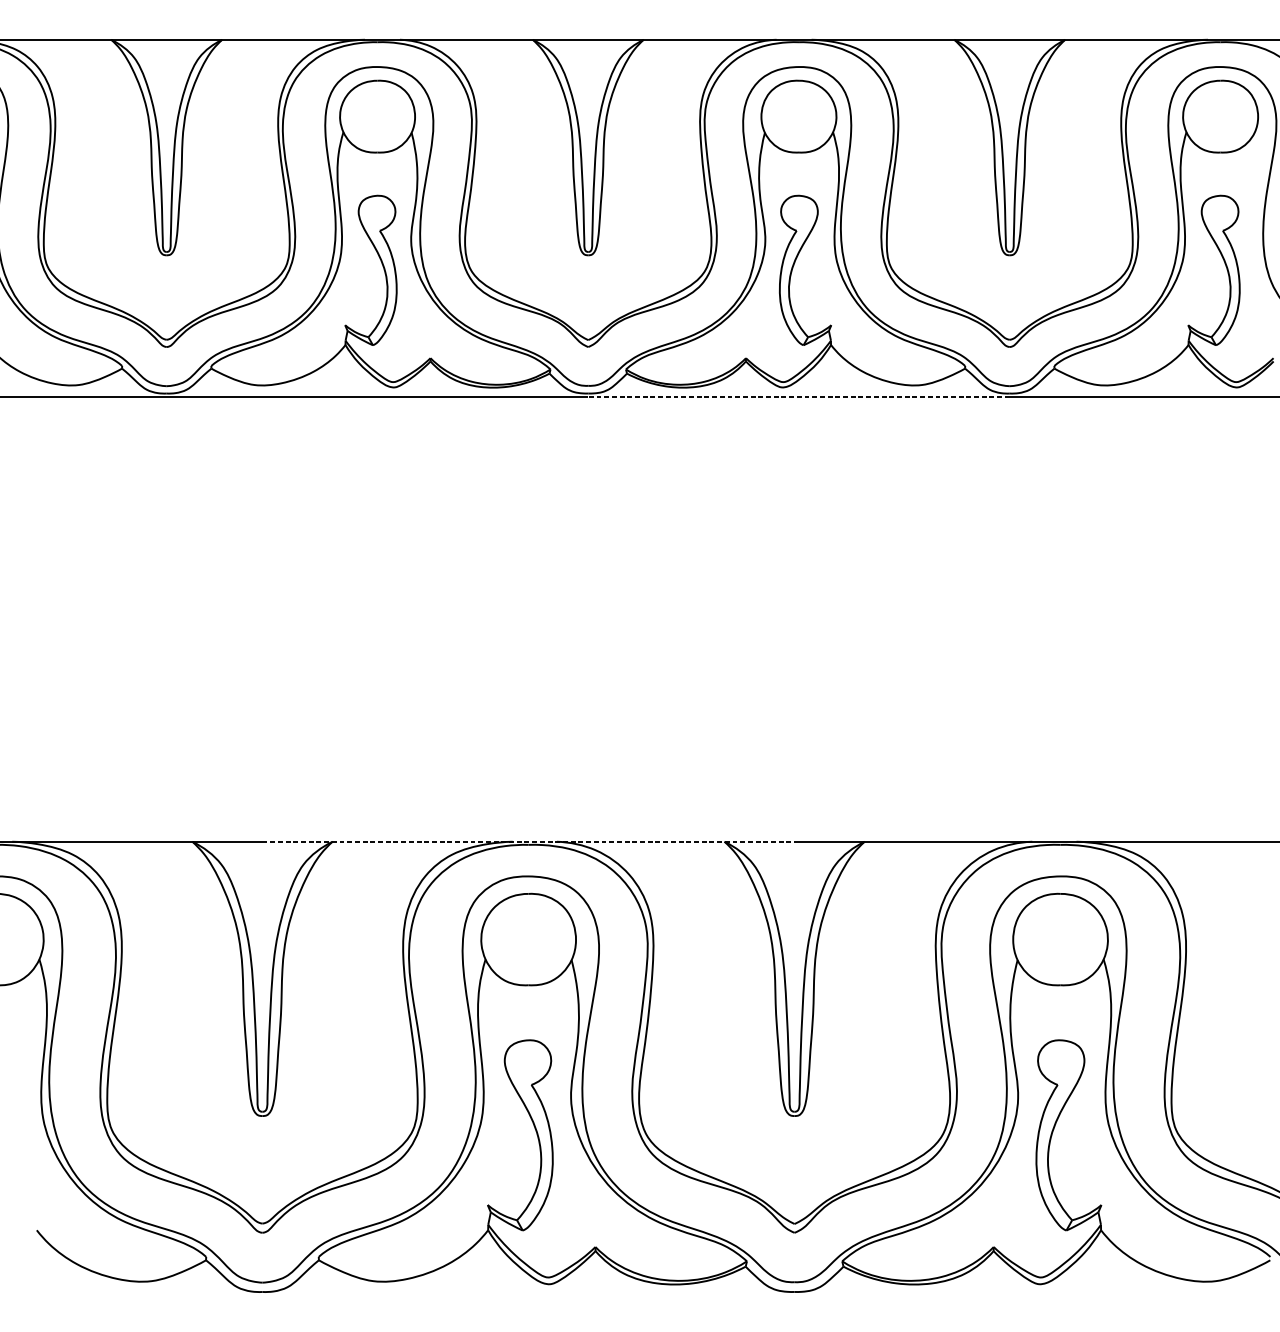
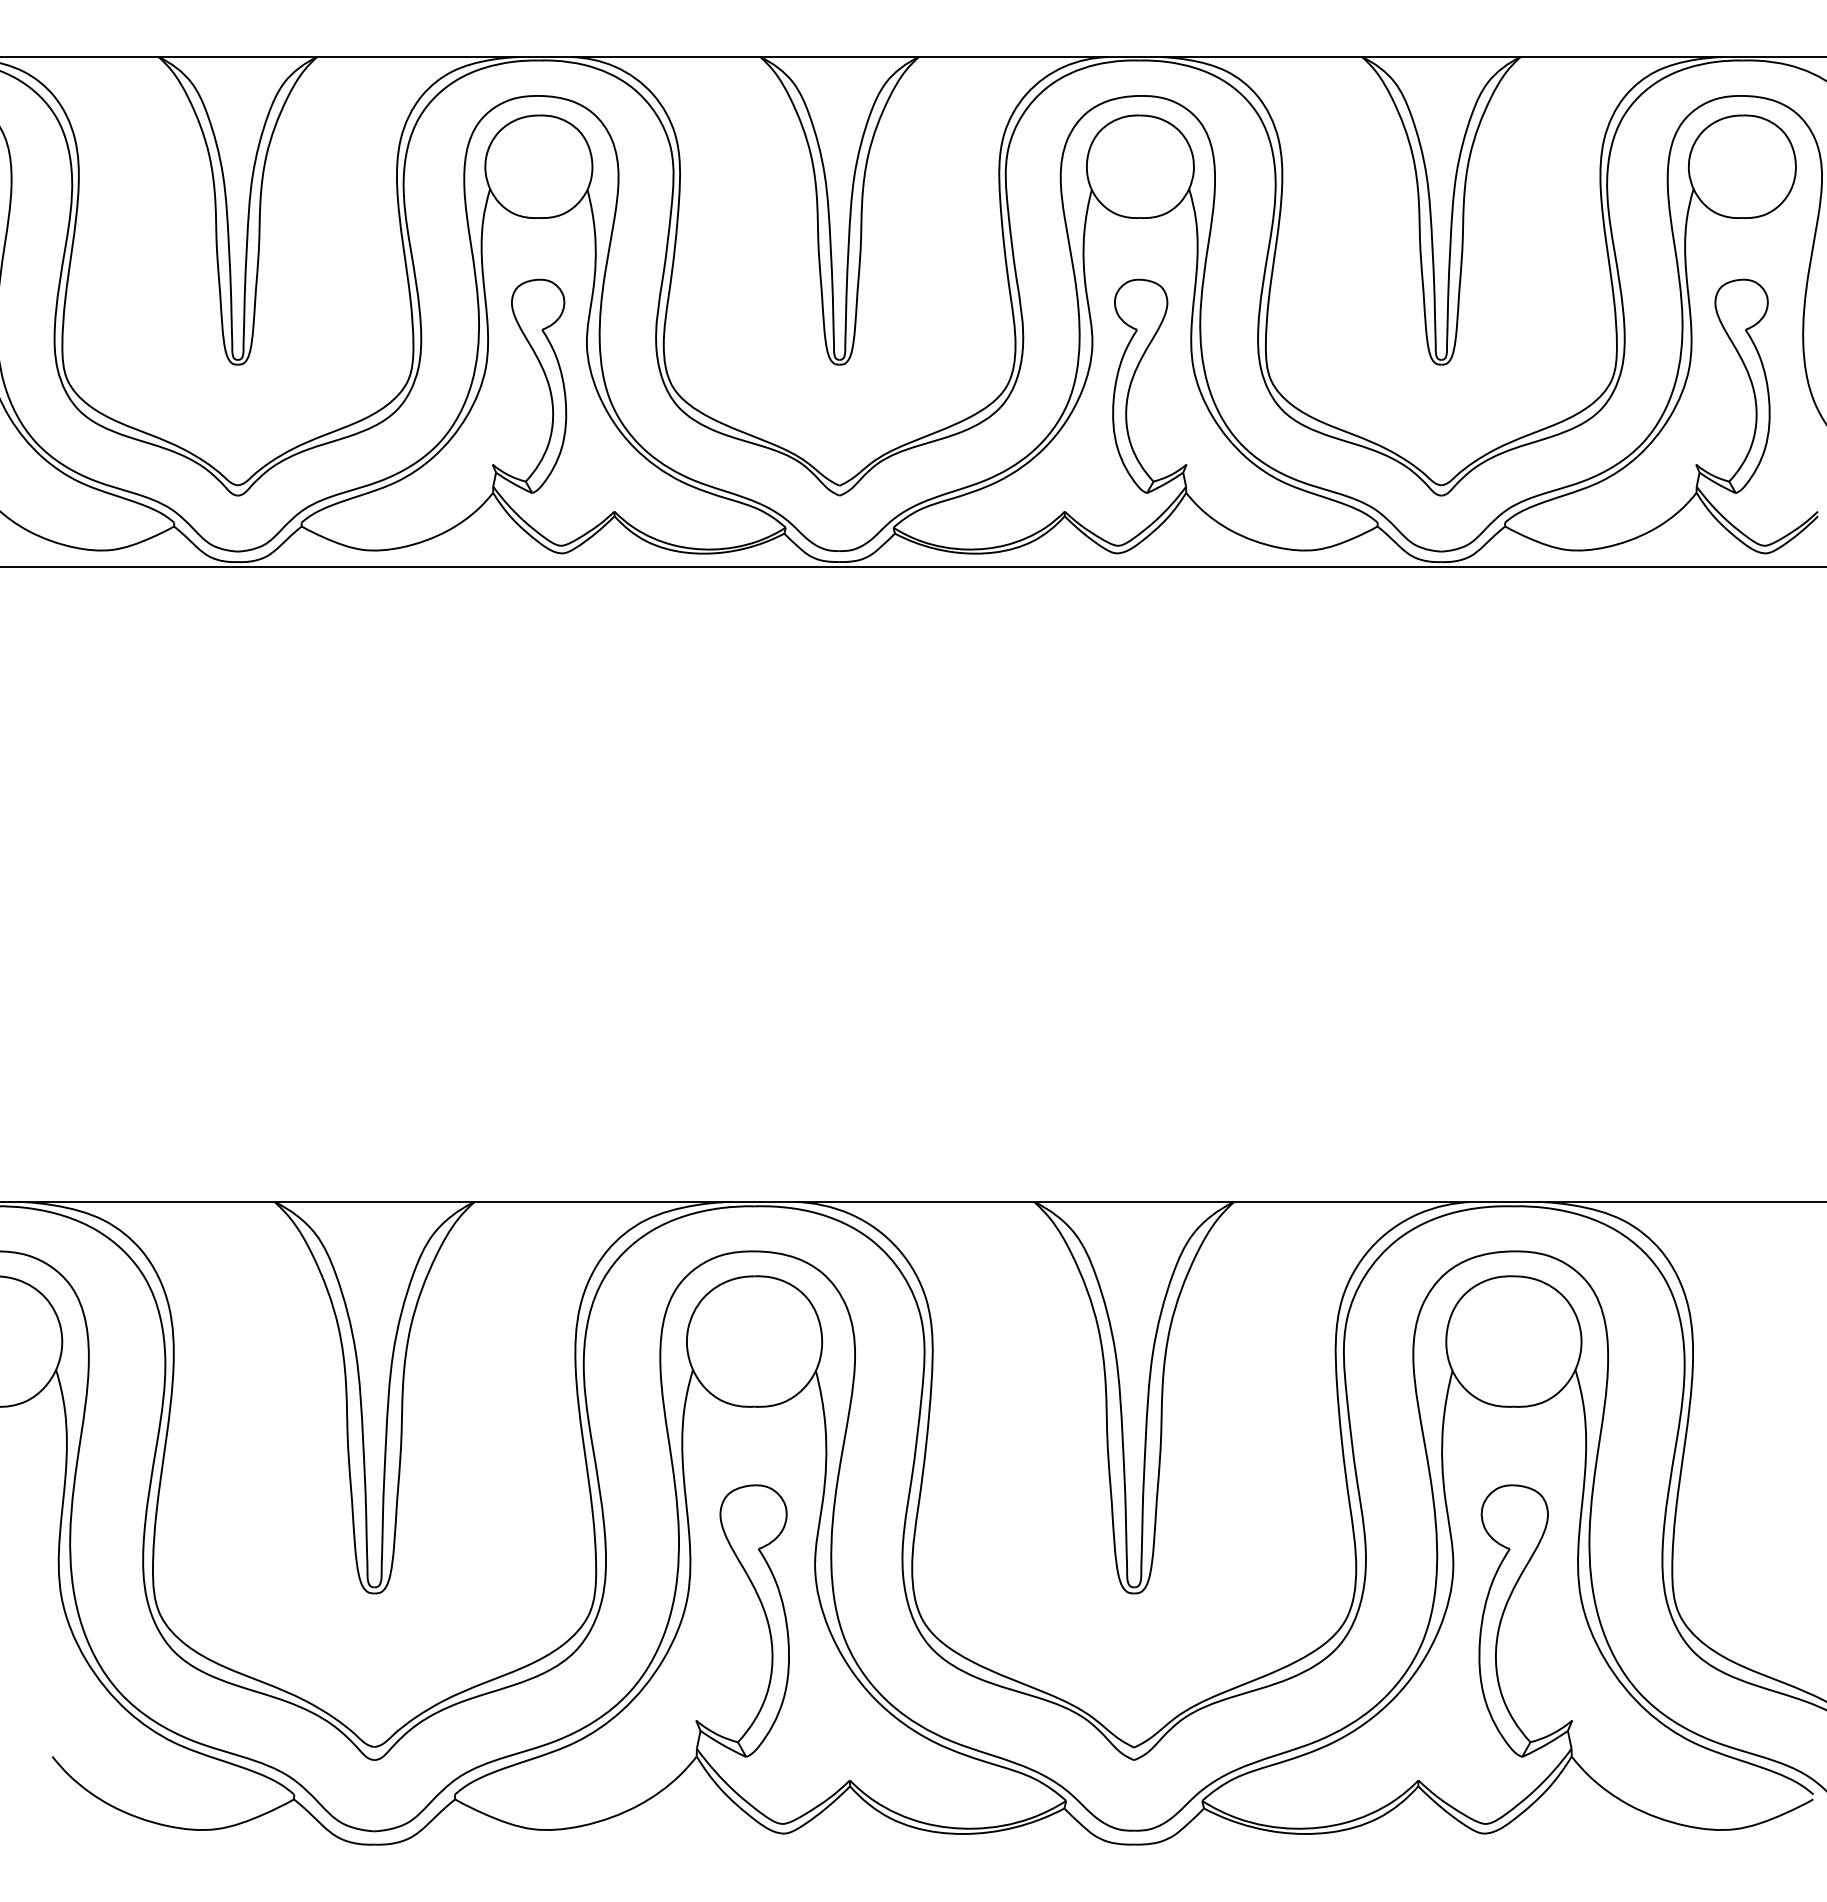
line: (799, 396) -> (1140, 566), dashed -> solid
line: (528, 841) -> (754, 1201), dashed -> solid

